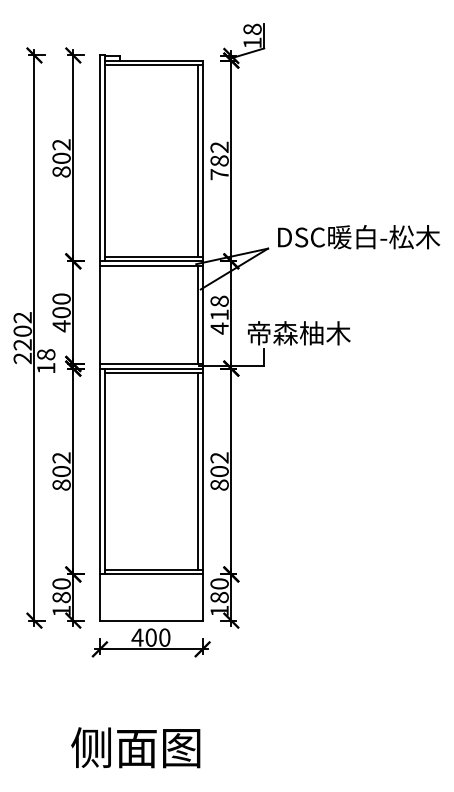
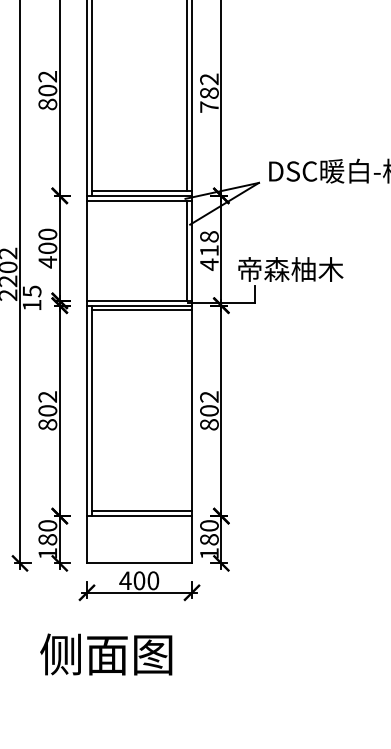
text: (46, 354) -> (32, 291), 18 -> 15
line: (197, 471) -> (186, 410), removed
text: (135, 747) -> (105, 654), moved

